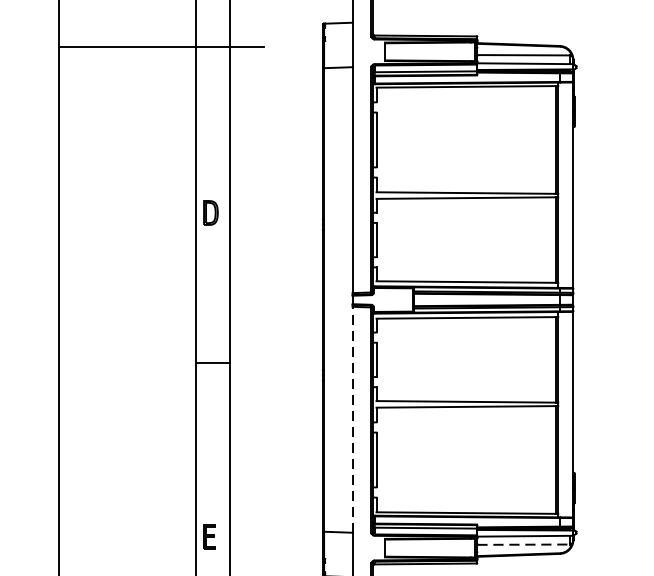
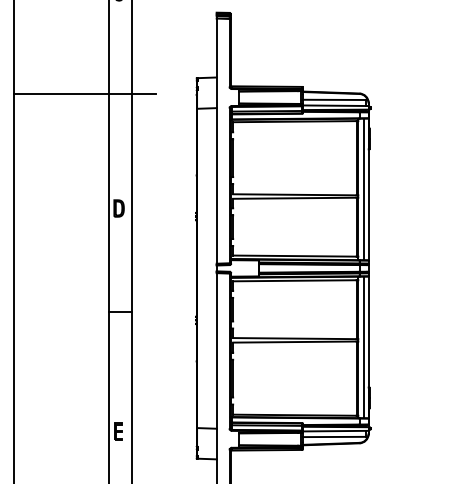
line: (567, 185) -> (364, 189), added
line: (567, 414) -> (364, 347), added
line: (352, 419) -> (216, 350), dashed -> solid
line: (523, 544) -> (334, 436), dashed -> solid

